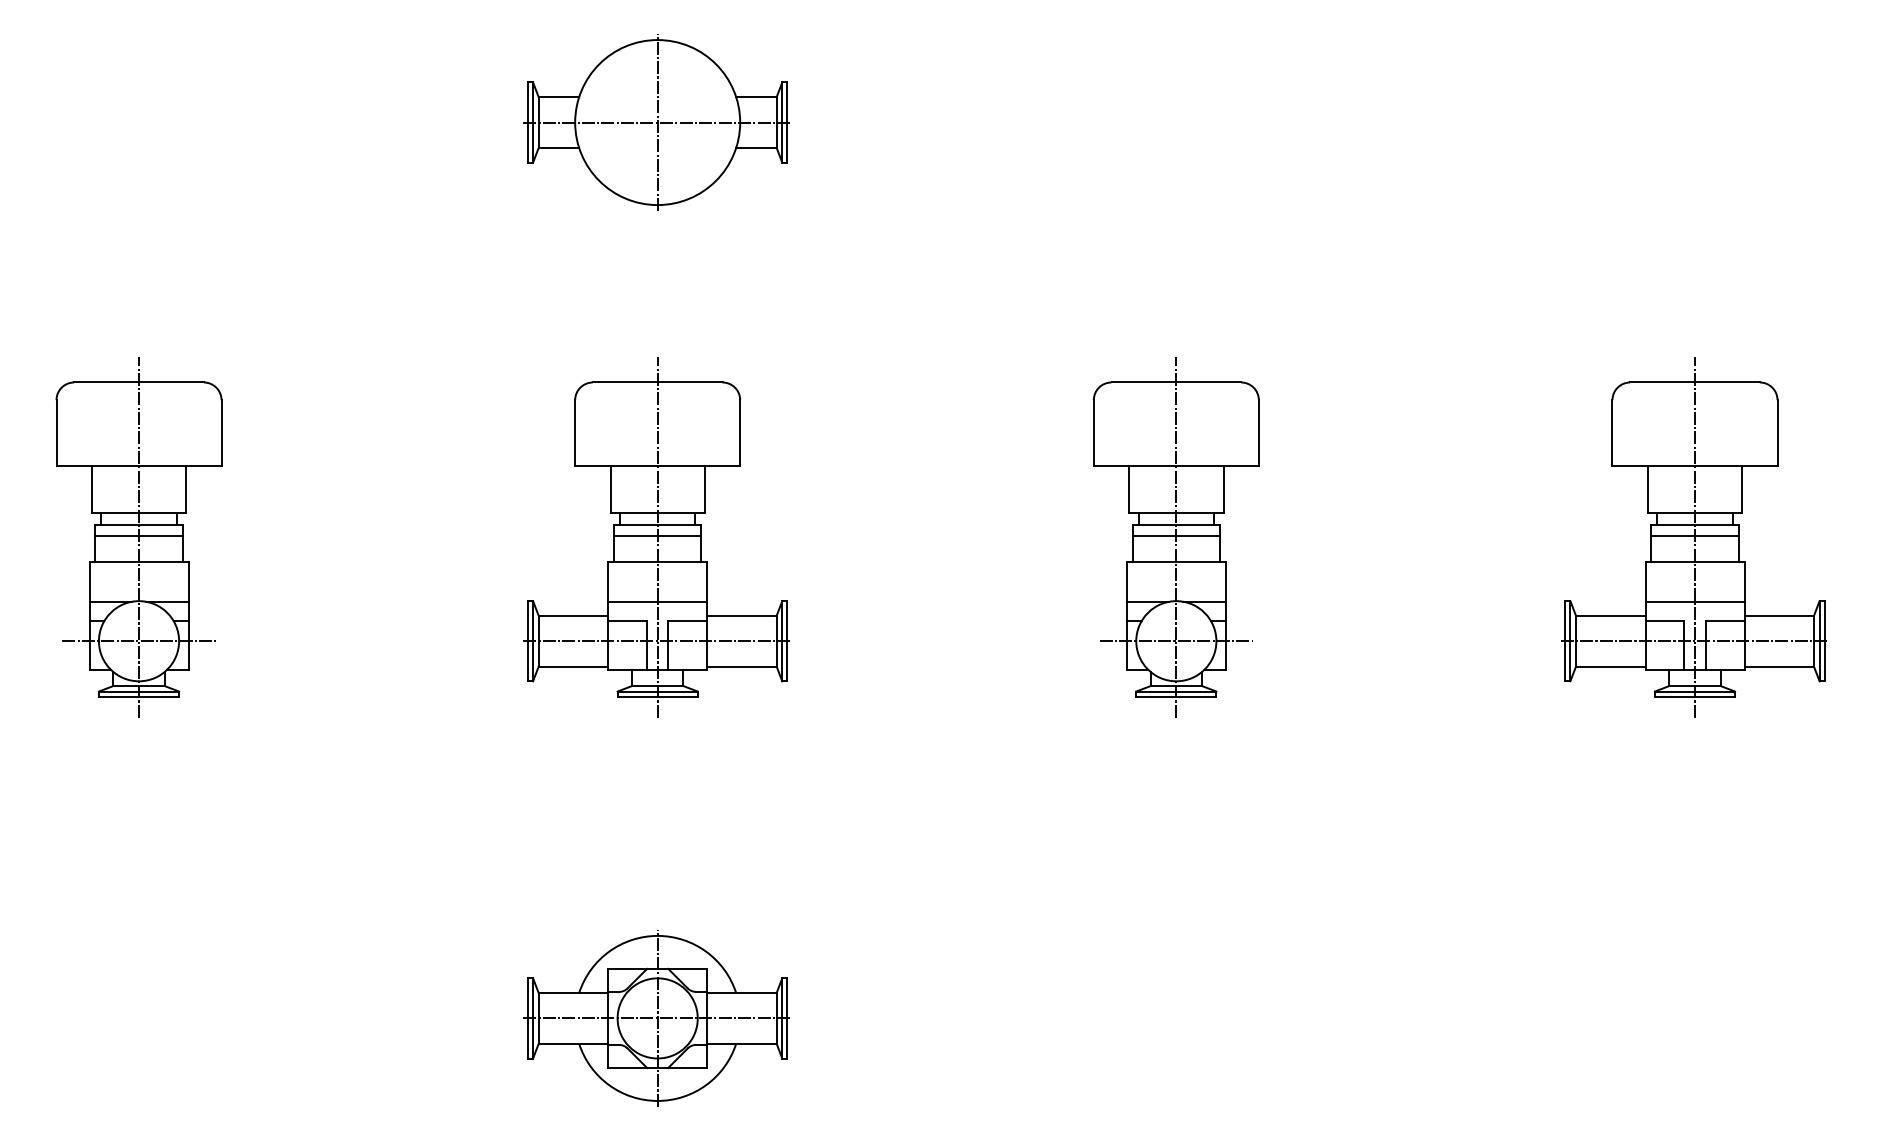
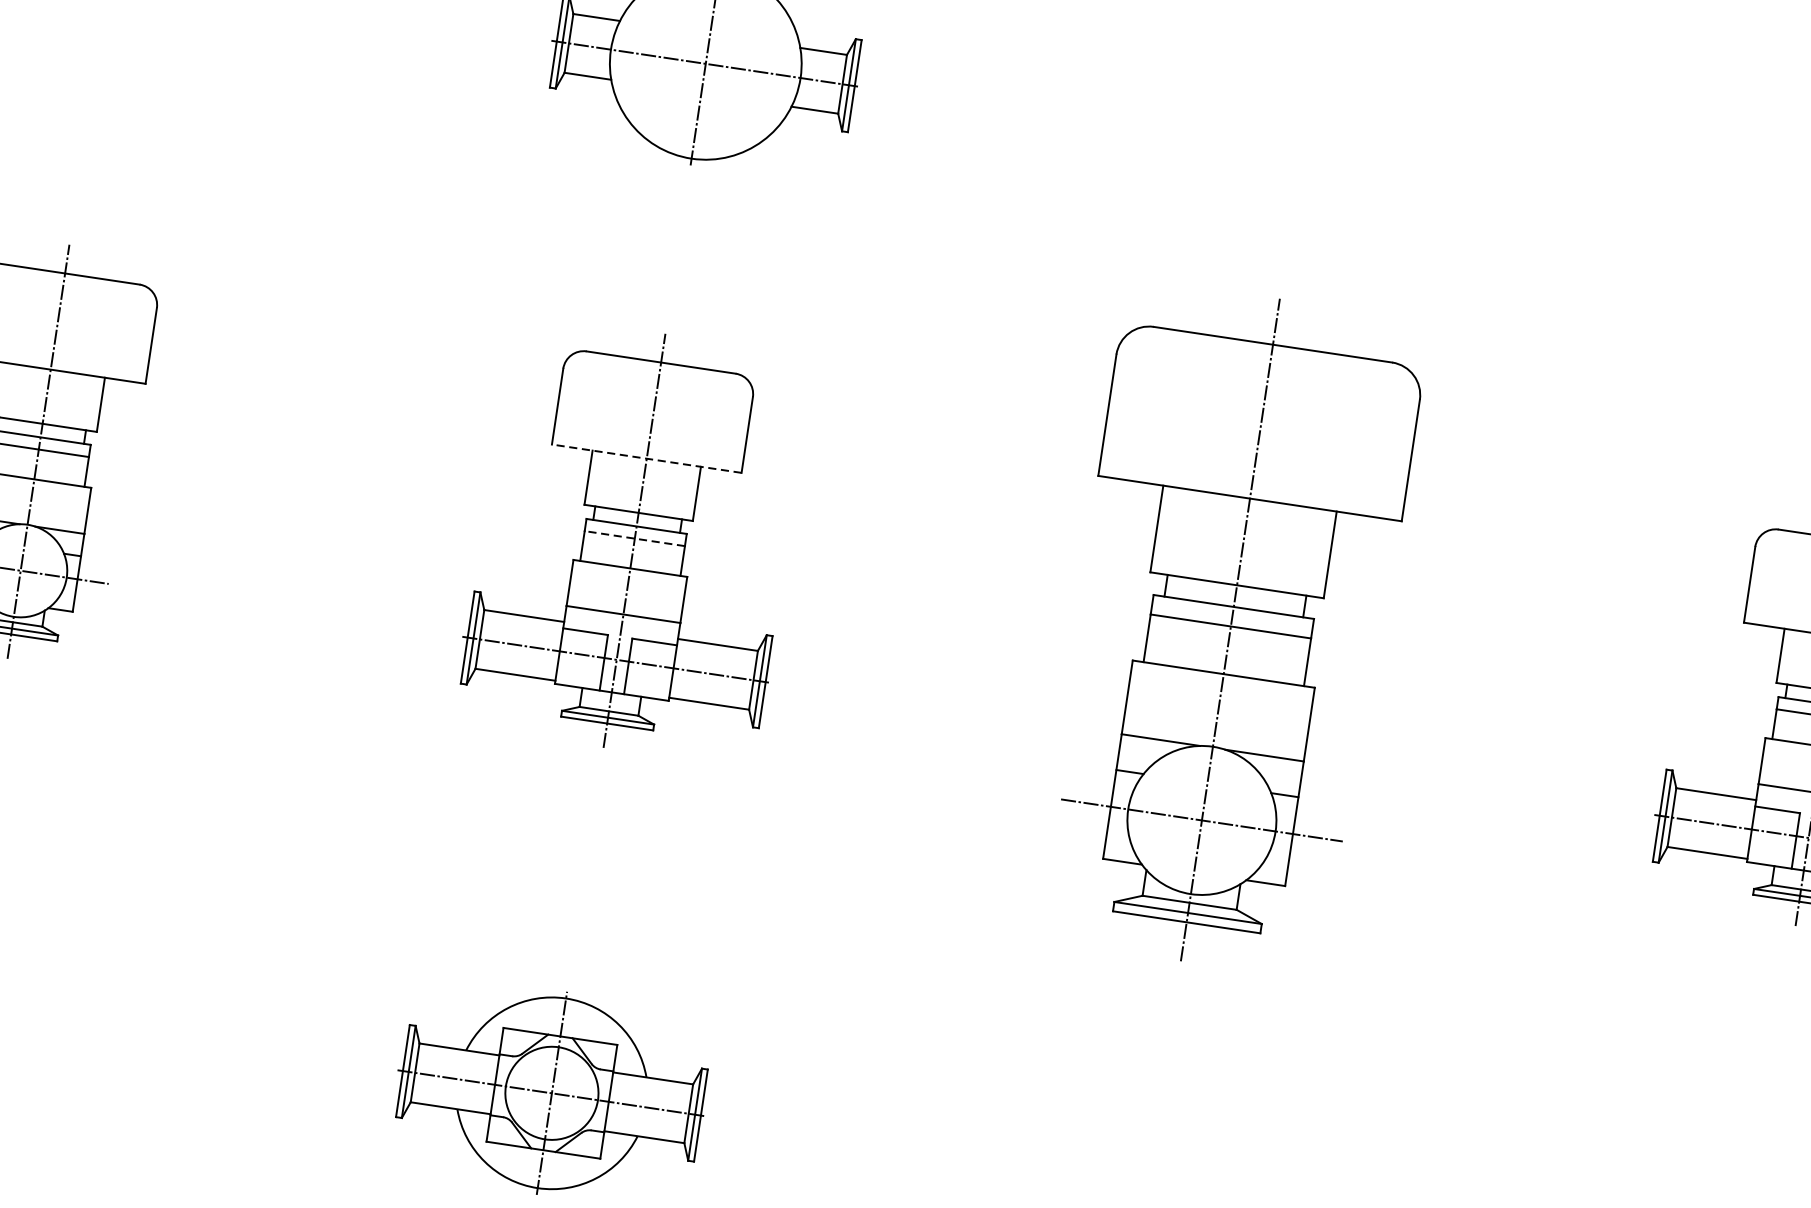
line: (657, 466) -> (646, 459), solid -> dashed
line: (657, 535) -> (634, 538), solid -> dashed
part: (1176, 537) -> (1230, 629), size x1.6

